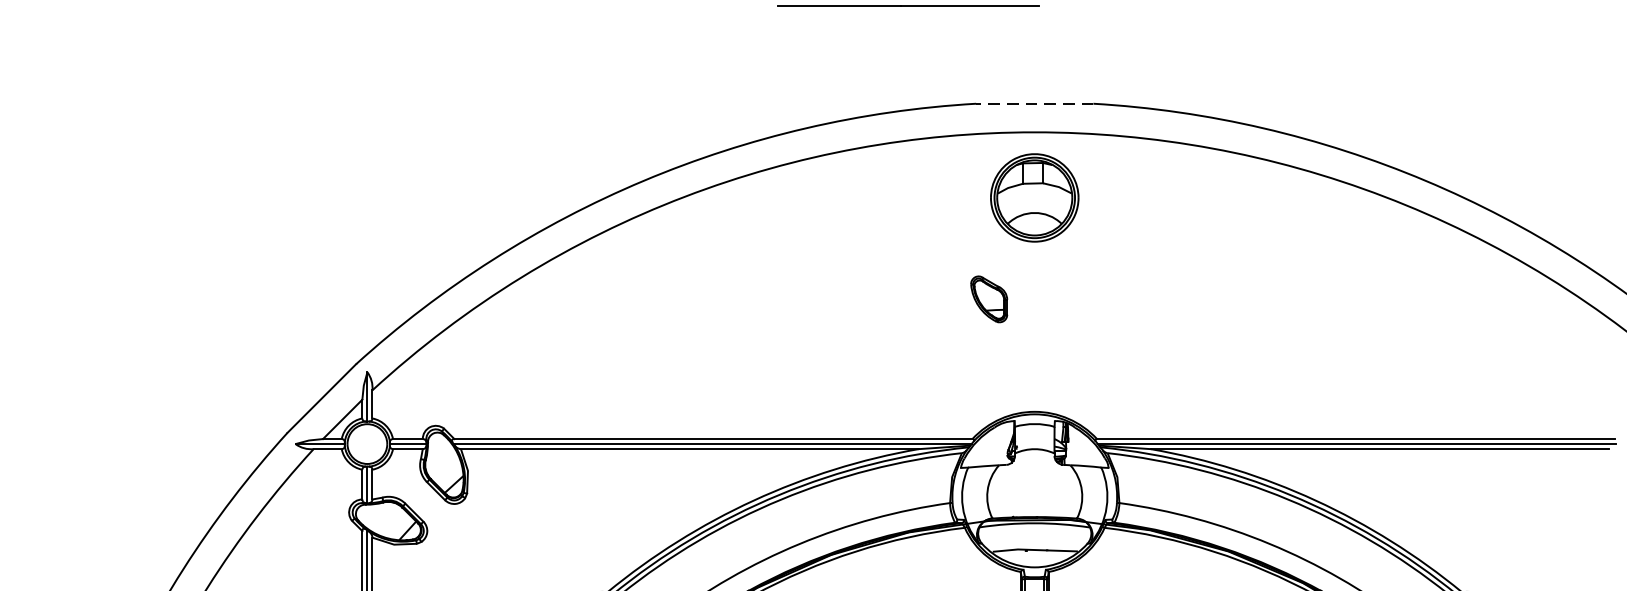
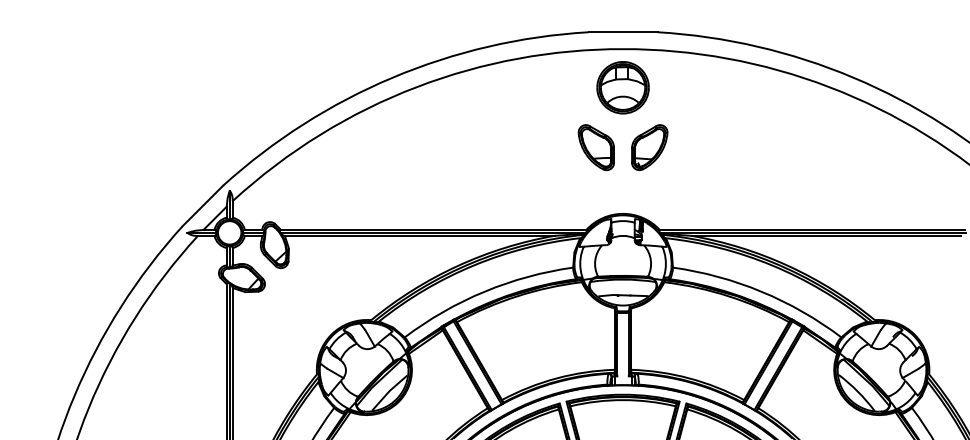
line: (1035, 104) -> (623, 32), dashed -> solid
part: (987, 299) -> (595, 147), size x1.67
part: (1079, 299) -> (649, 147), added

